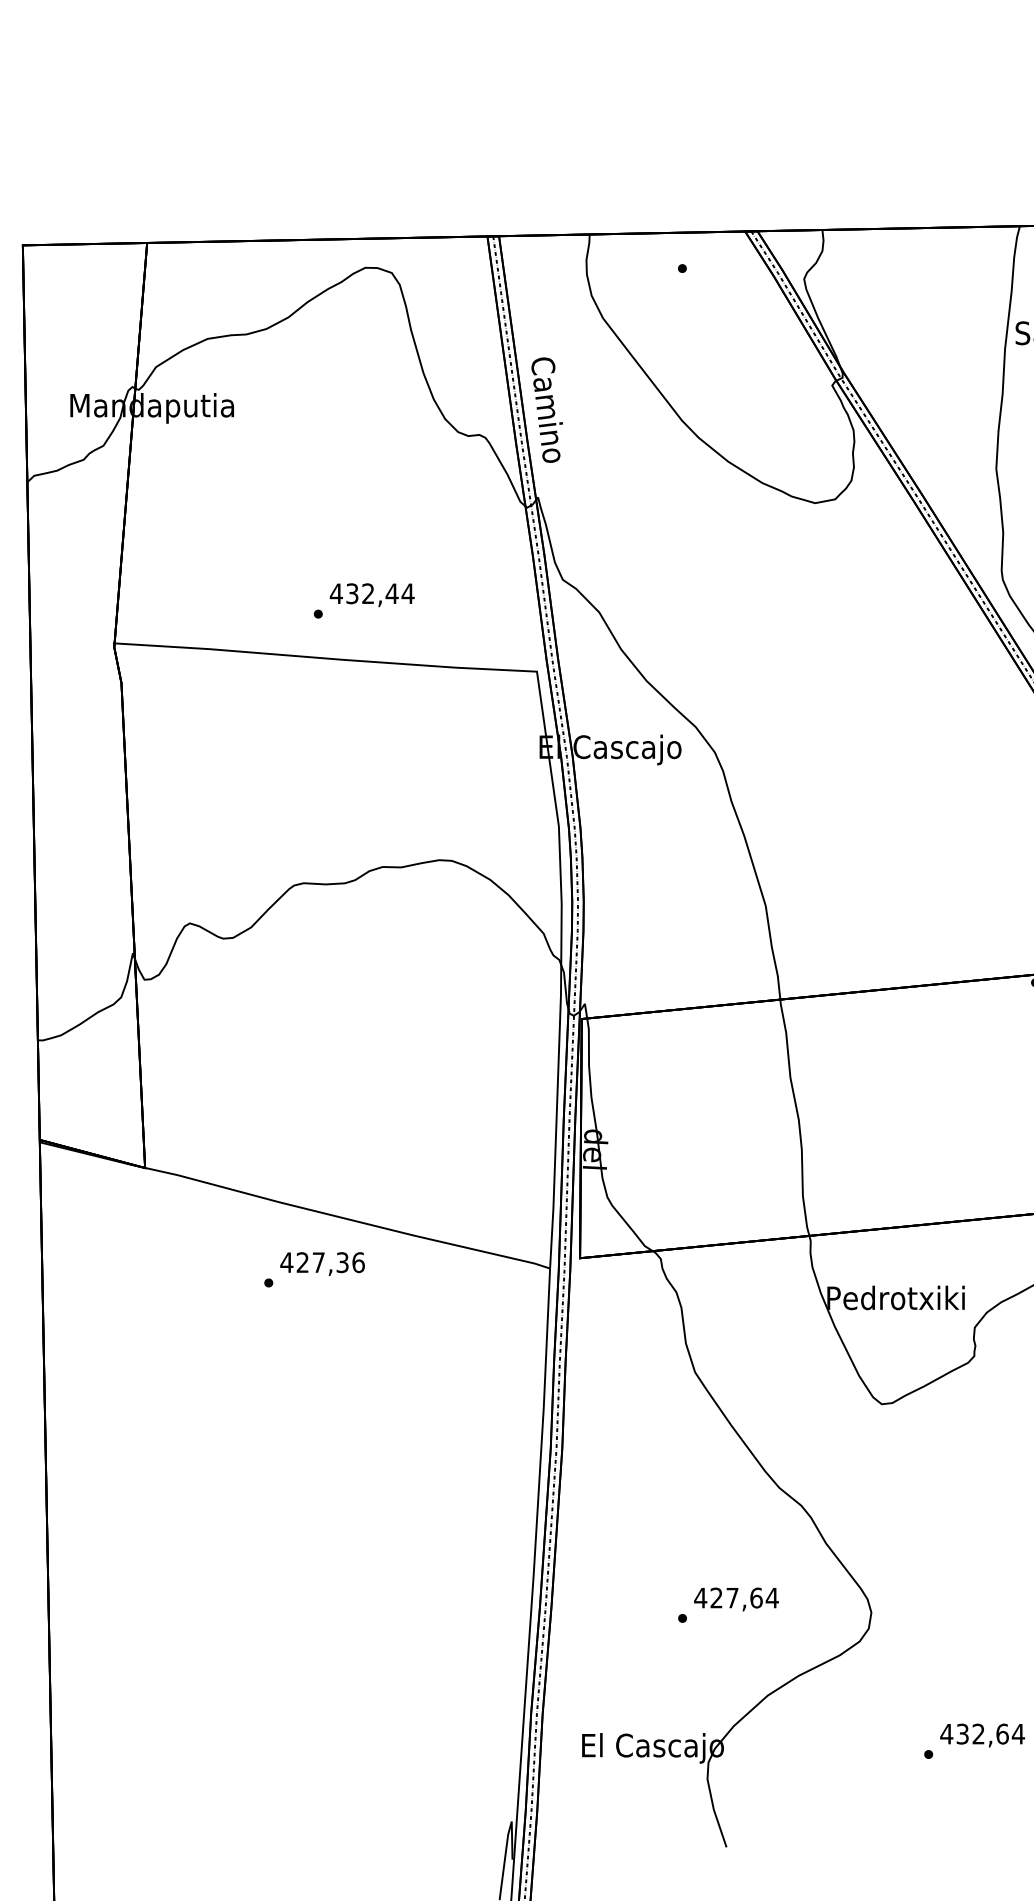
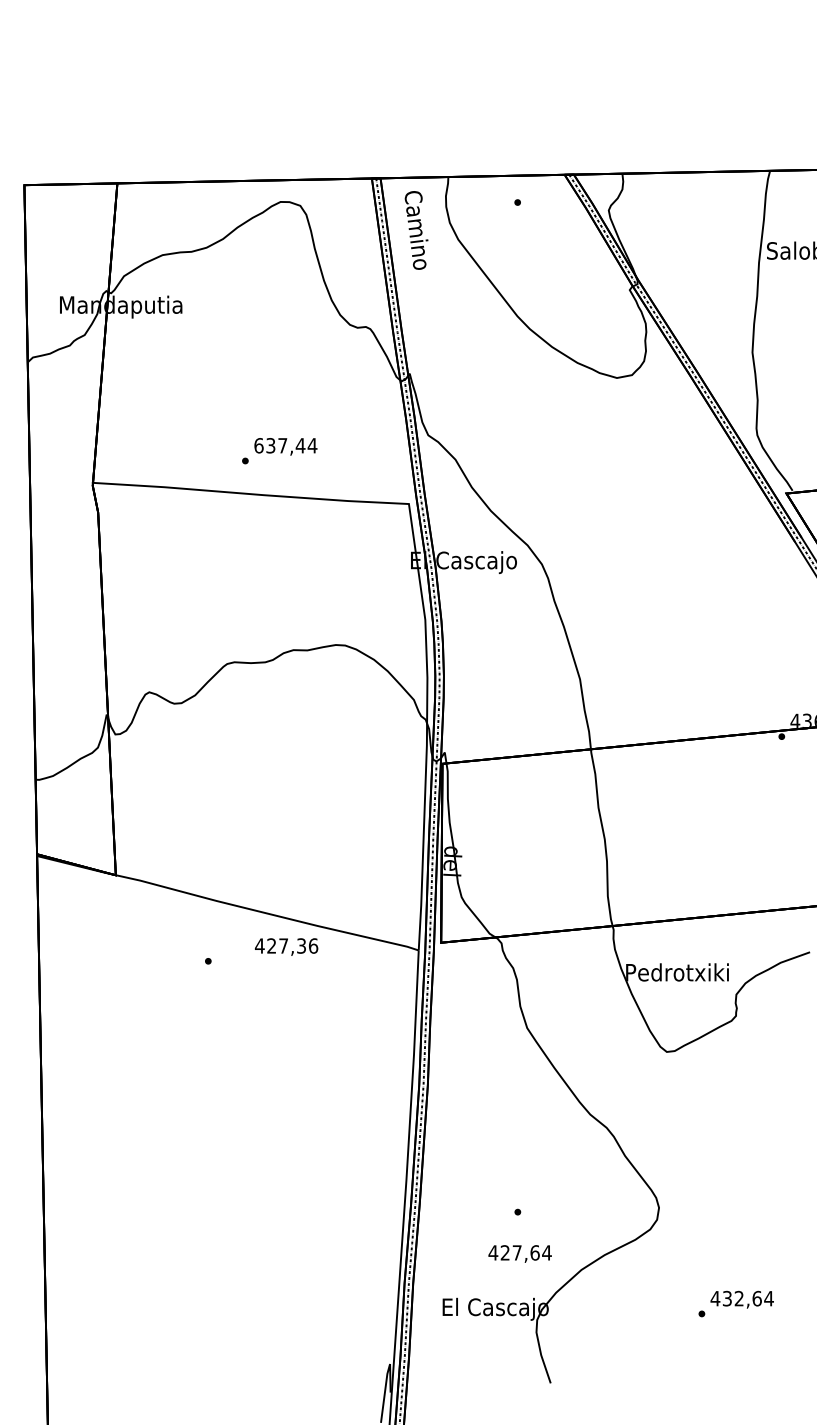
text: (547, 410) -> (416, 230), moved
text: (351, 593) -> (270, 445), 432,44 -> 637,44
text: (322, 1263) -> (286, 946), moved
text: (735, 1598) -> (519, 1253), moved

